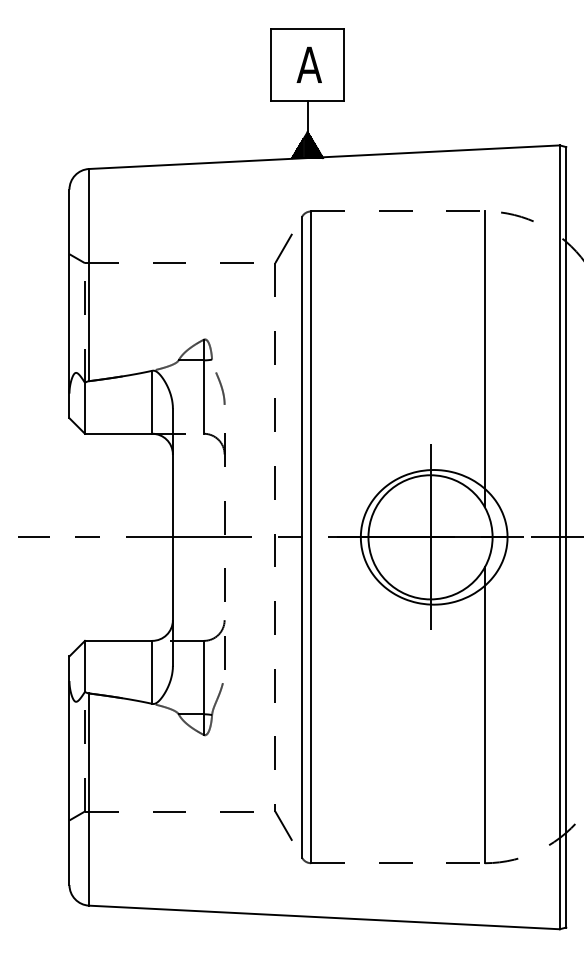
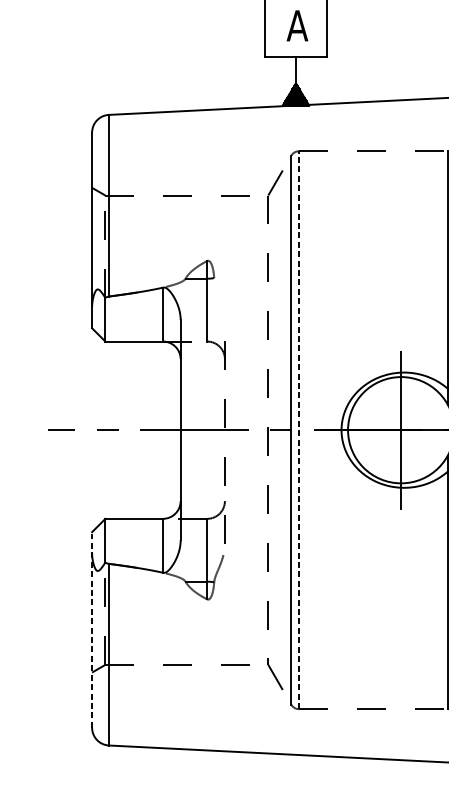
curve: (220, 387) -> (221, 301), removed
line: (311, 537) -> (299, 430), solid -> dashed
line: (69, 770) -> (92, 629), solid -> dashed

